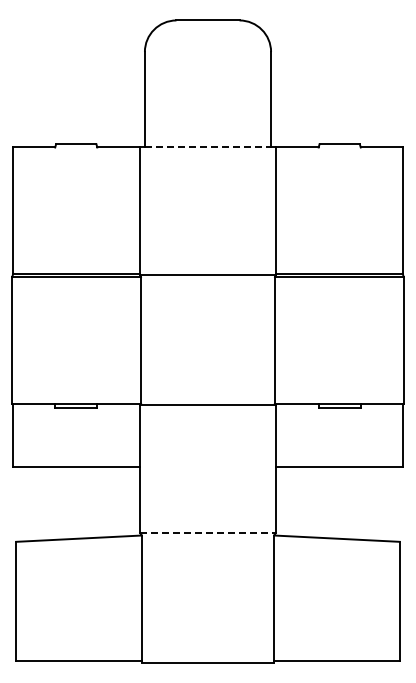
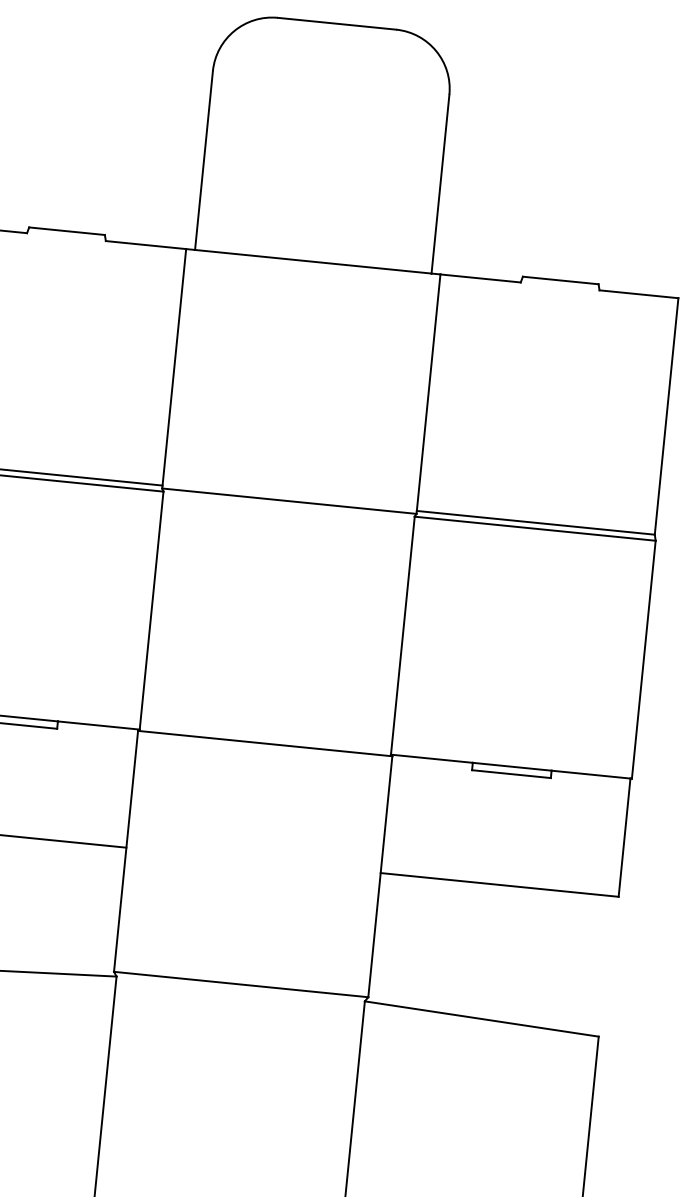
line: (208, 147) -> (314, 261), dashed -> solid
line: (208, 533) -> (242, 985), dashed -> solid

